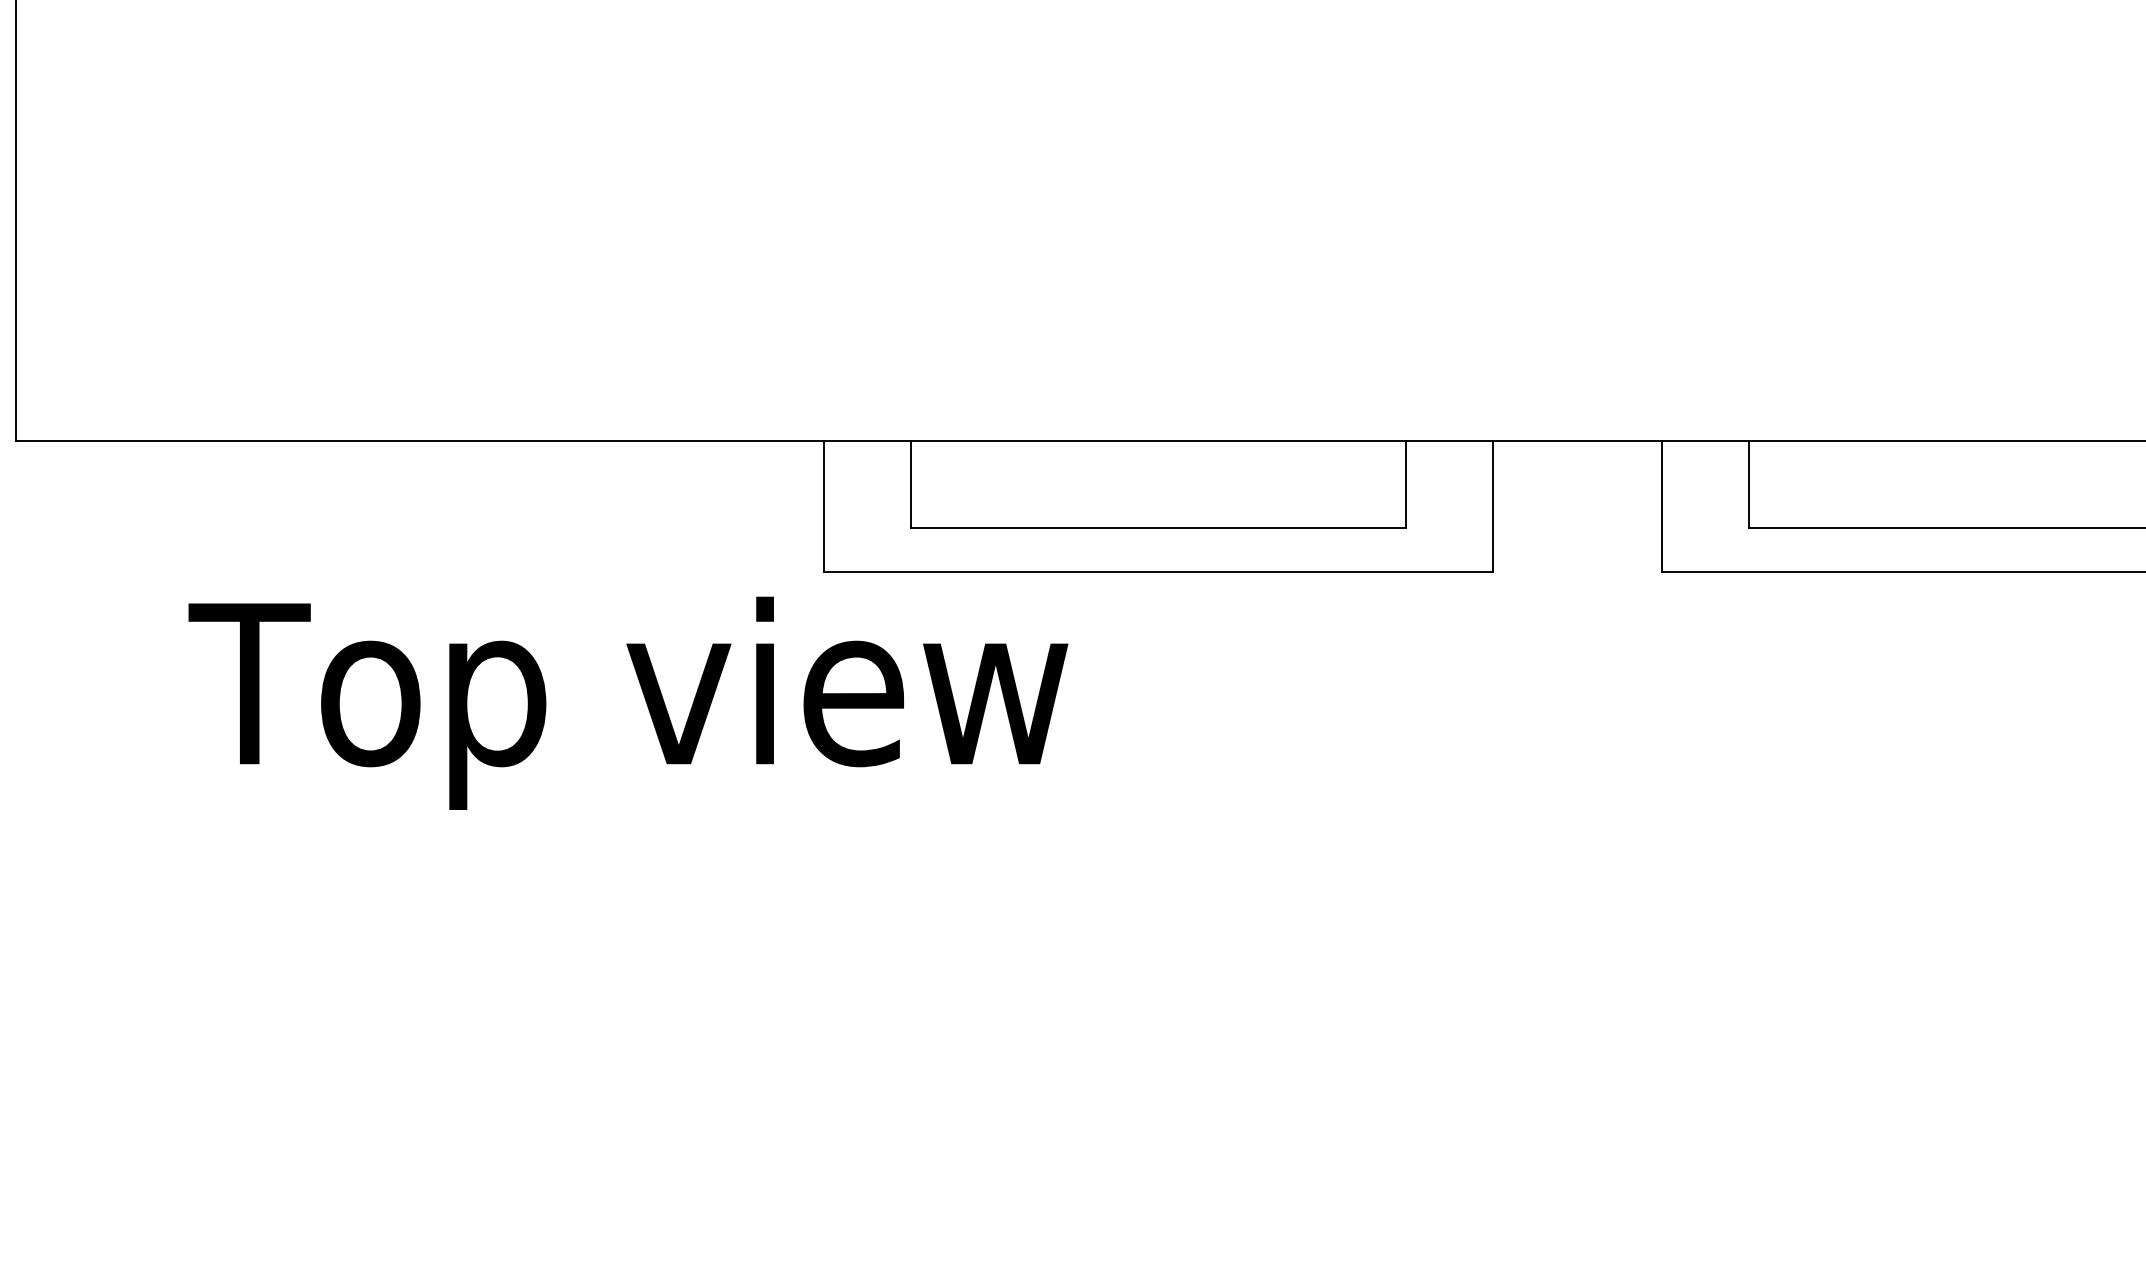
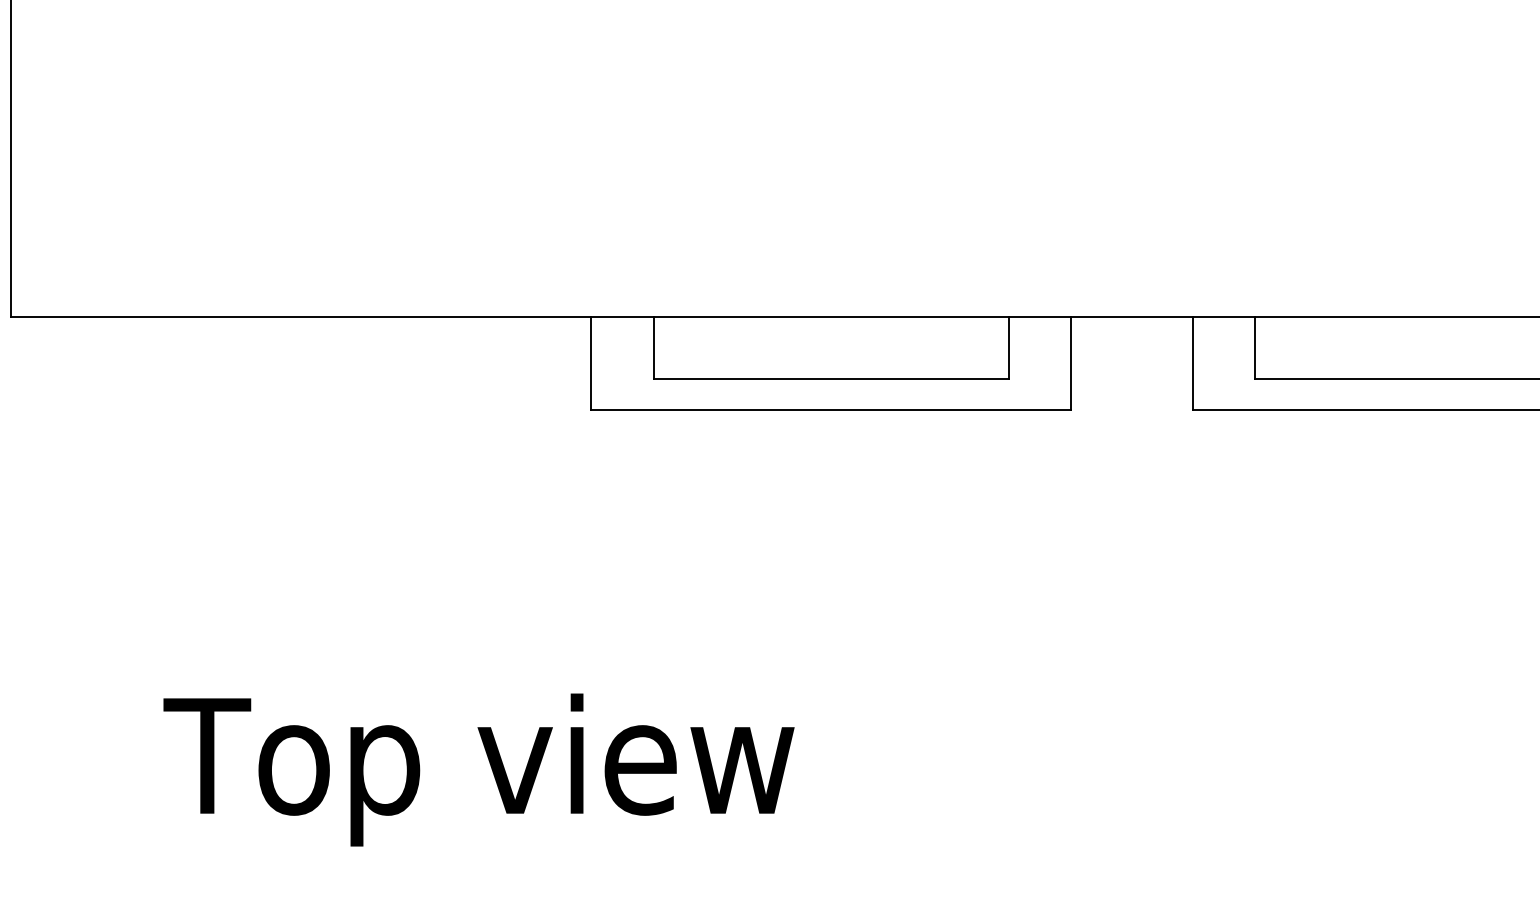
text: (628, 702) -> (479, 769), moved

